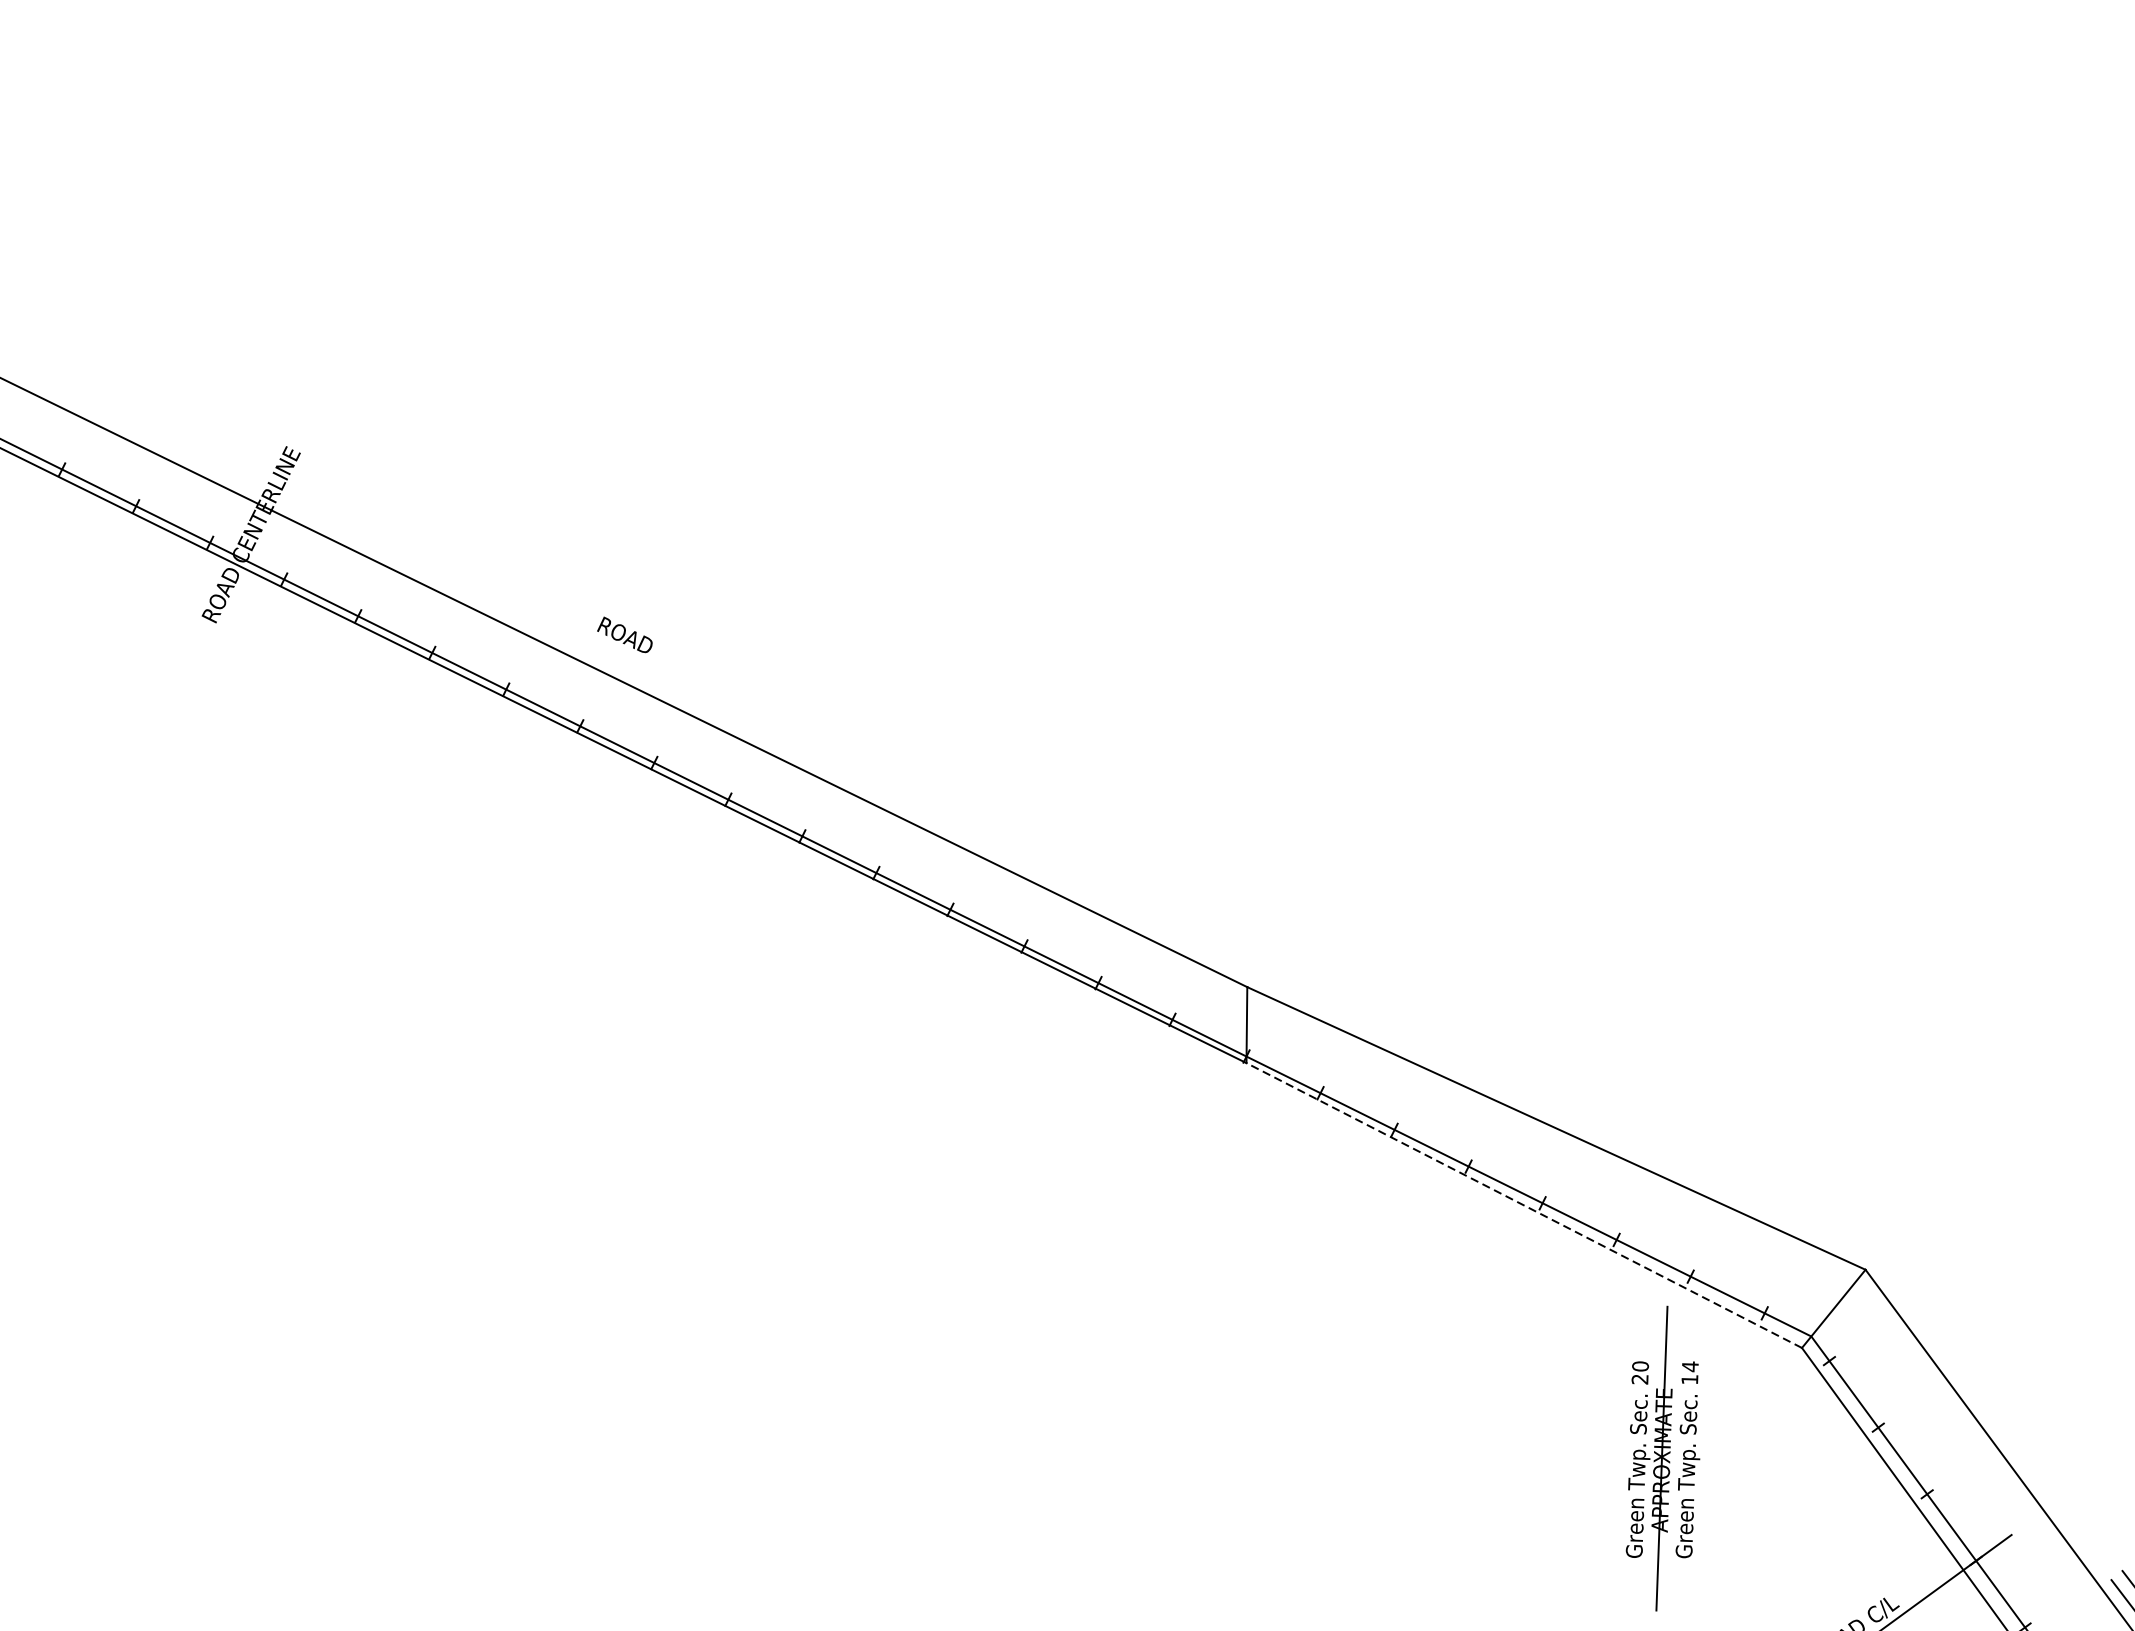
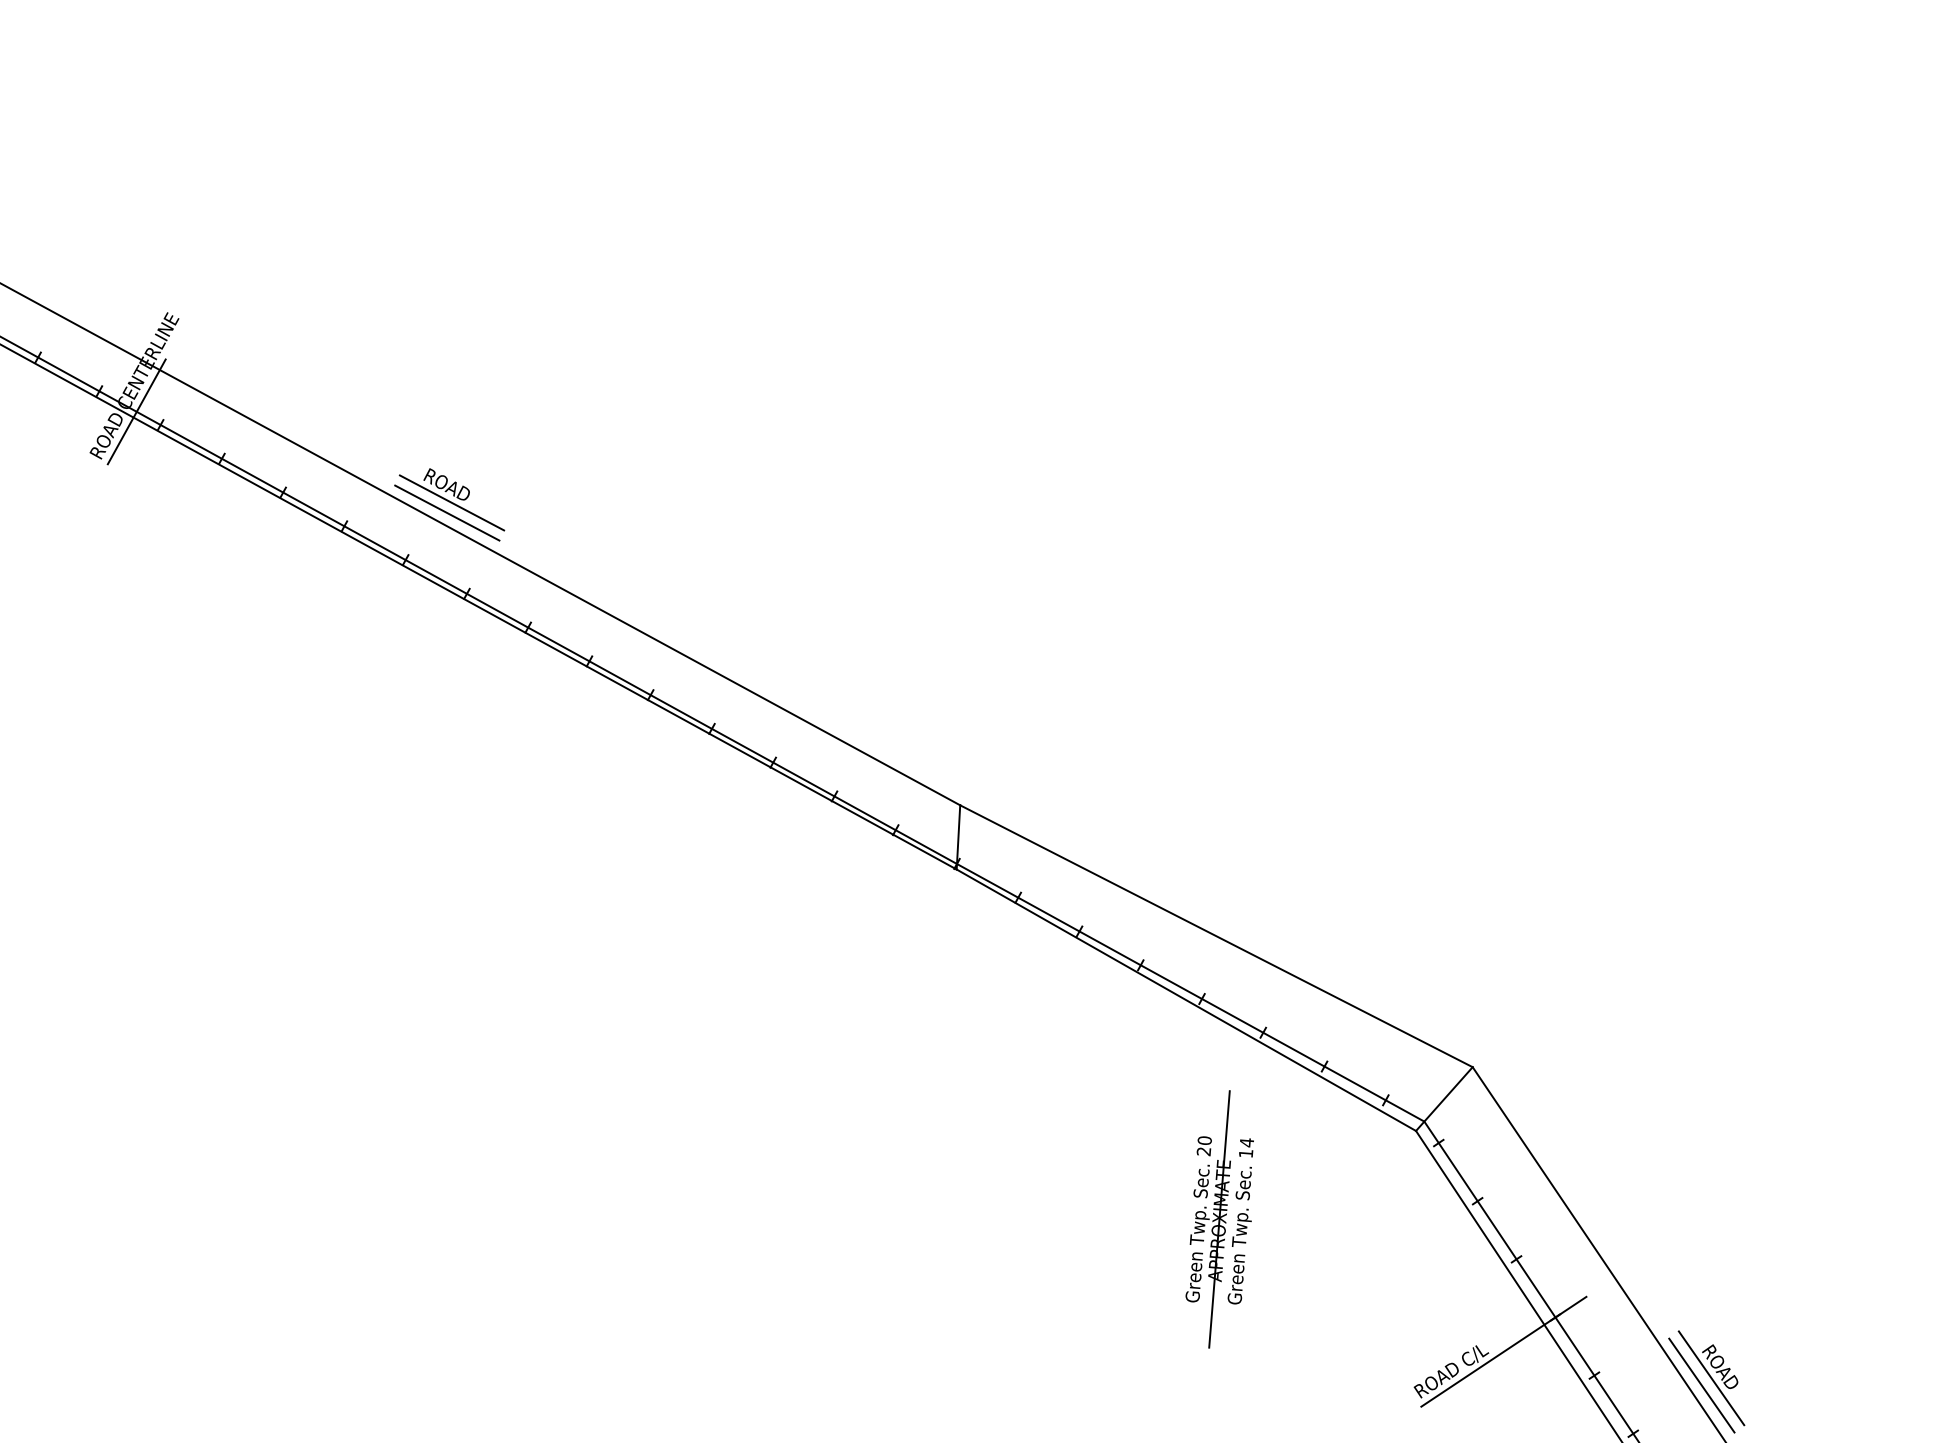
line: (254, 564) -> (136, 411), added
line: (631, 656) -> (451, 502), added
line: (627, 668) -> (447, 512), added
line: (1523, 1205) -> (1185, 1000), dashed -> solid
part: (1661, 1458) -> (1219, 1219), moved

